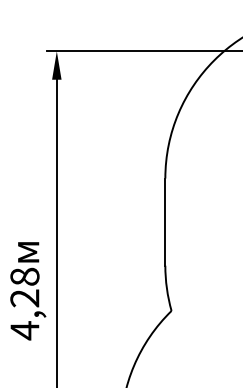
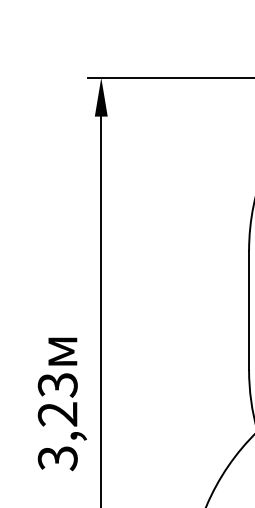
text: (24, 303) -> (57, 421), 4,28 -> 3,23

